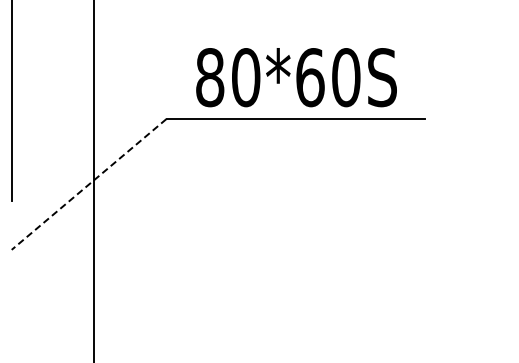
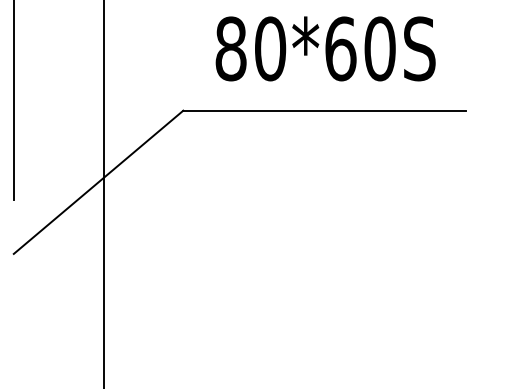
text: (296, 77) -> (325, 48), moved
line: (88, 184) -> (97, 182), dashed -> solid

